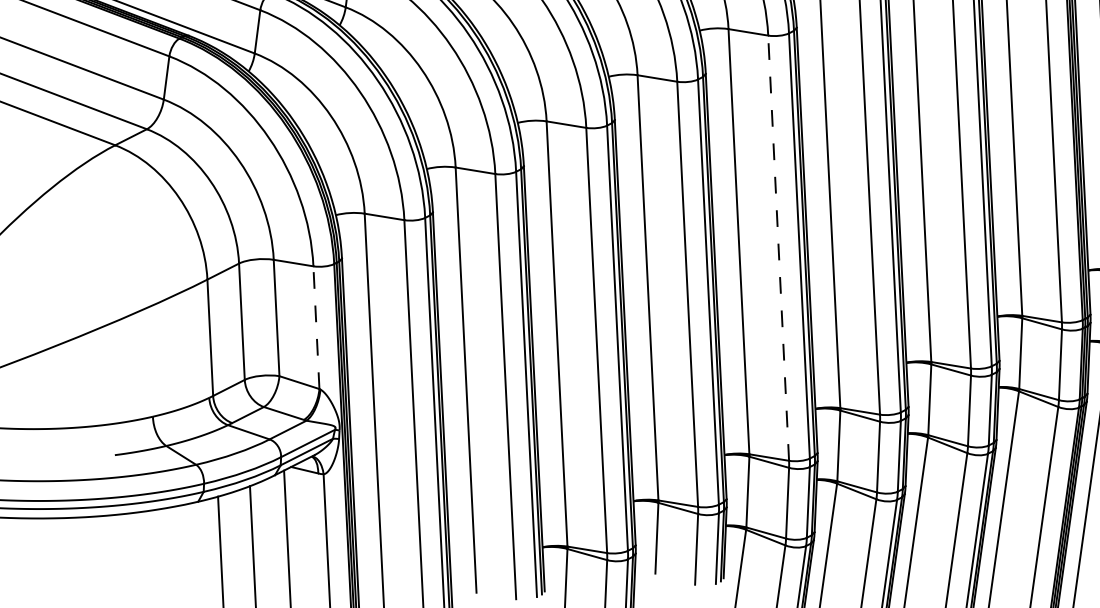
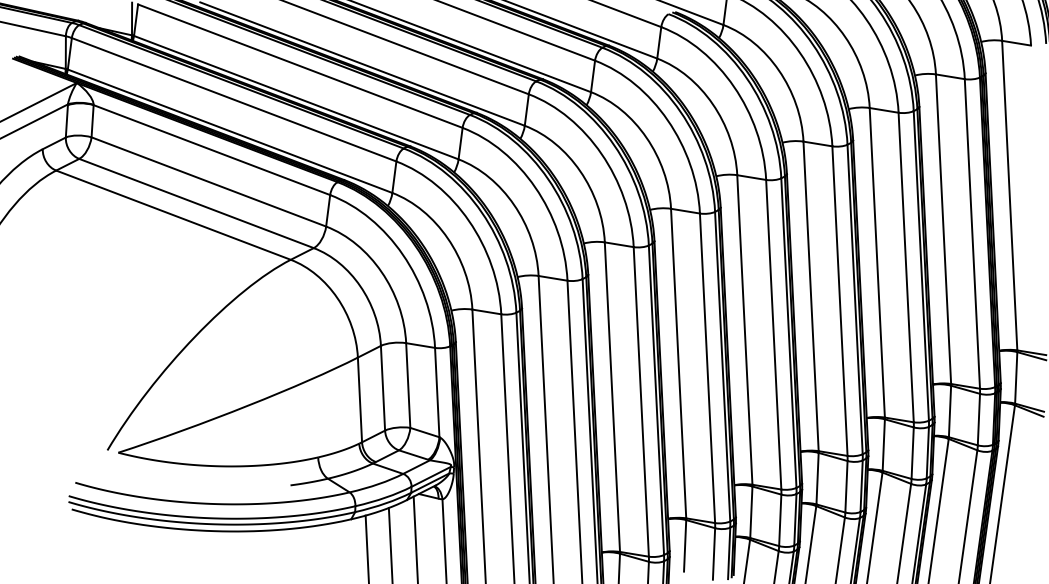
line: (778, 247) -> (773, 334), dashed -> solid
line: (316, 327) -> (437, 392), dashed -> solid

